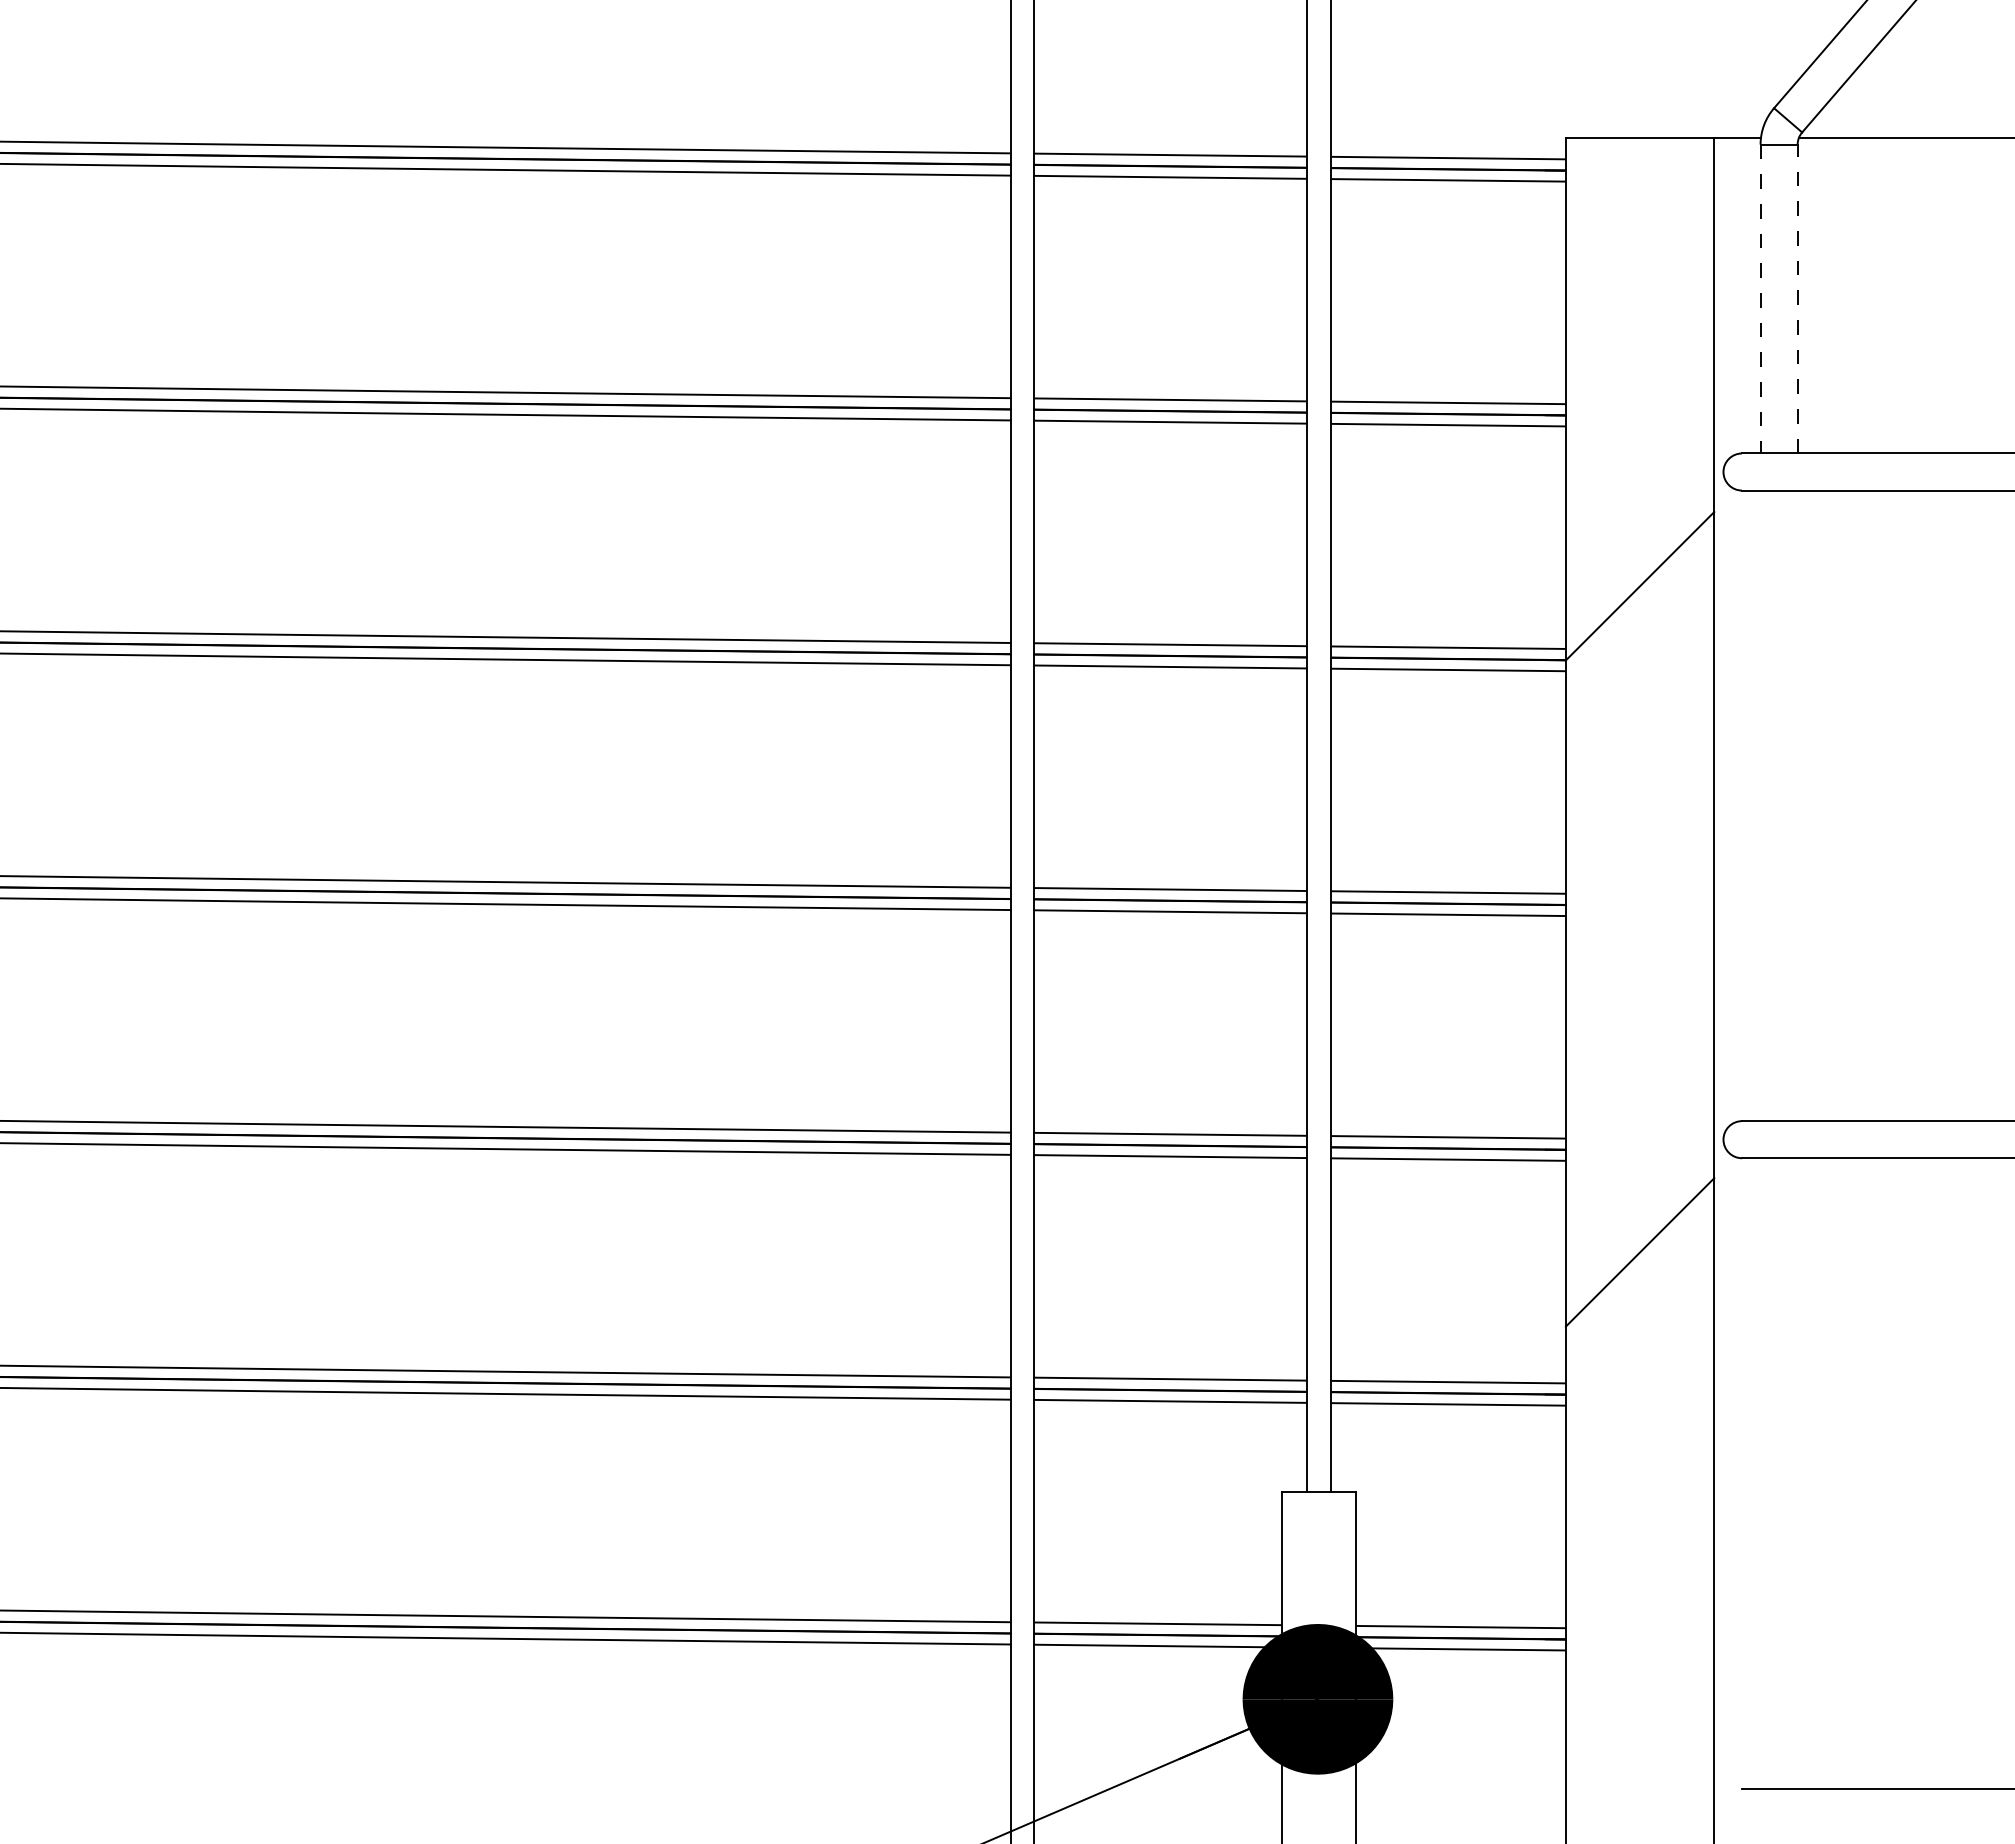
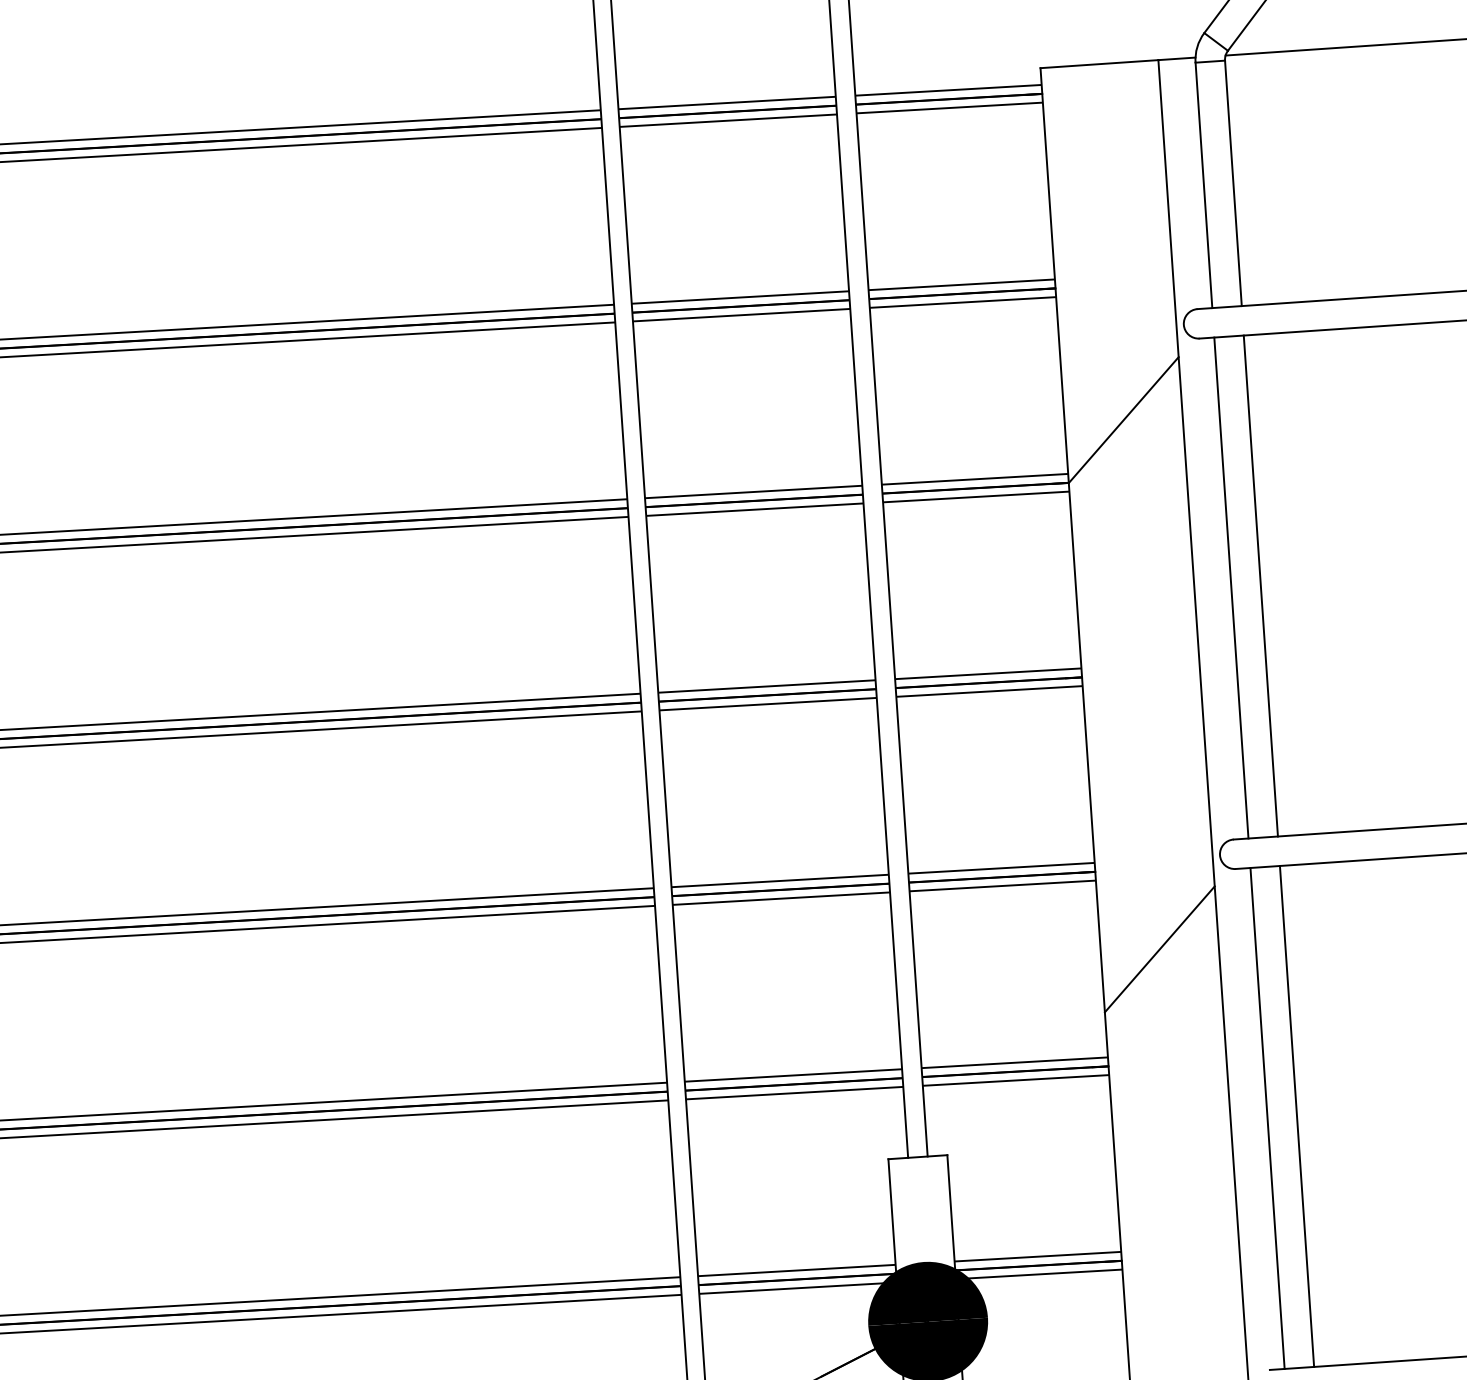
line: (1797, 298) -> (1233, 182), dashed -> solid
line: (1760, 299) -> (1203, 185), dashed -> solid
line: (1760, 805) -> (1231, 587), added
line: (1797, 805) -> (1260, 585), added
line: (1760, 1473) -> (1267, 1118), added
line: (1797, 1473) -> (1296, 1116), added

